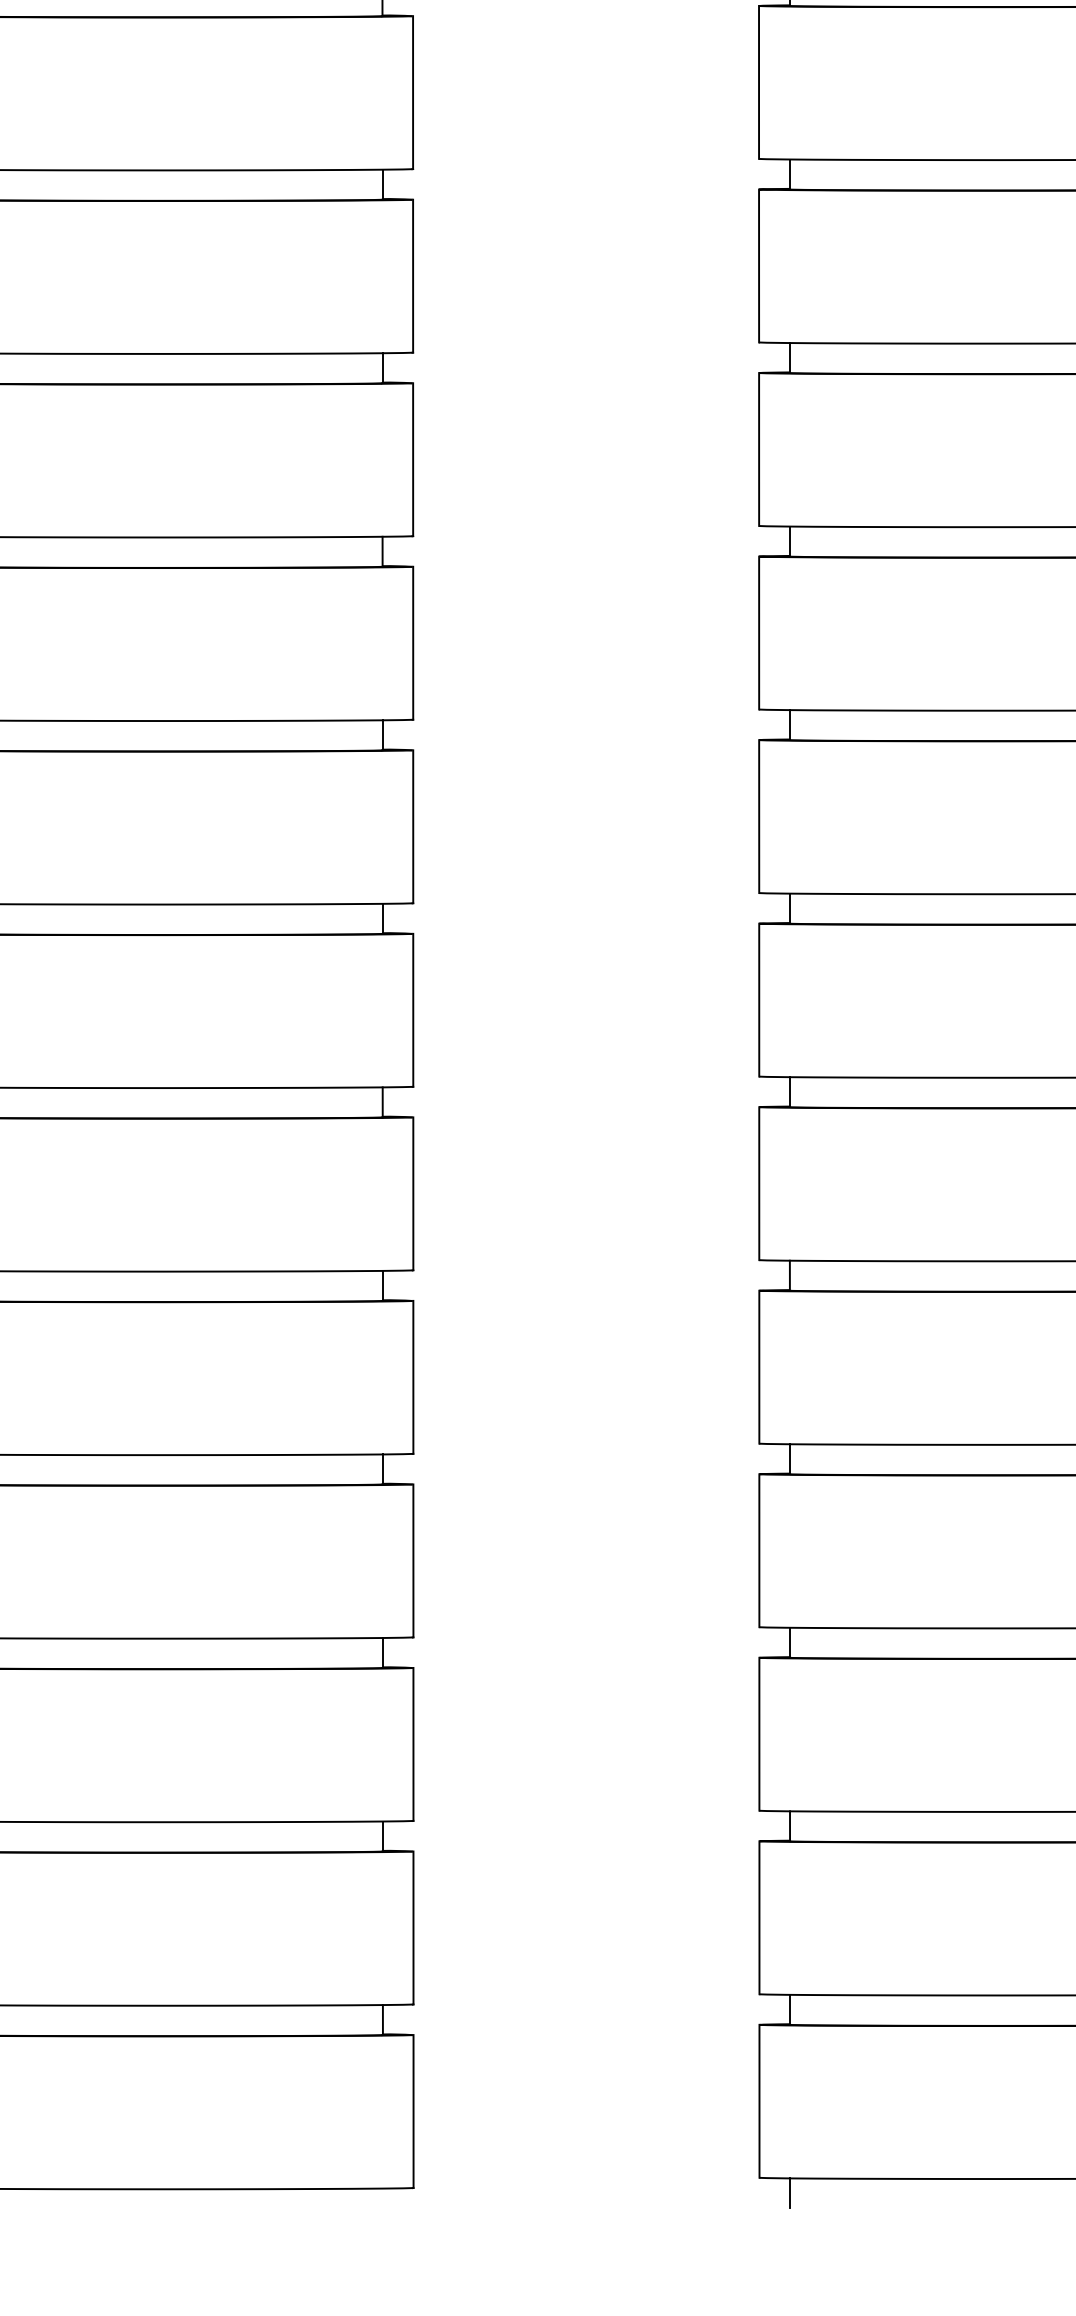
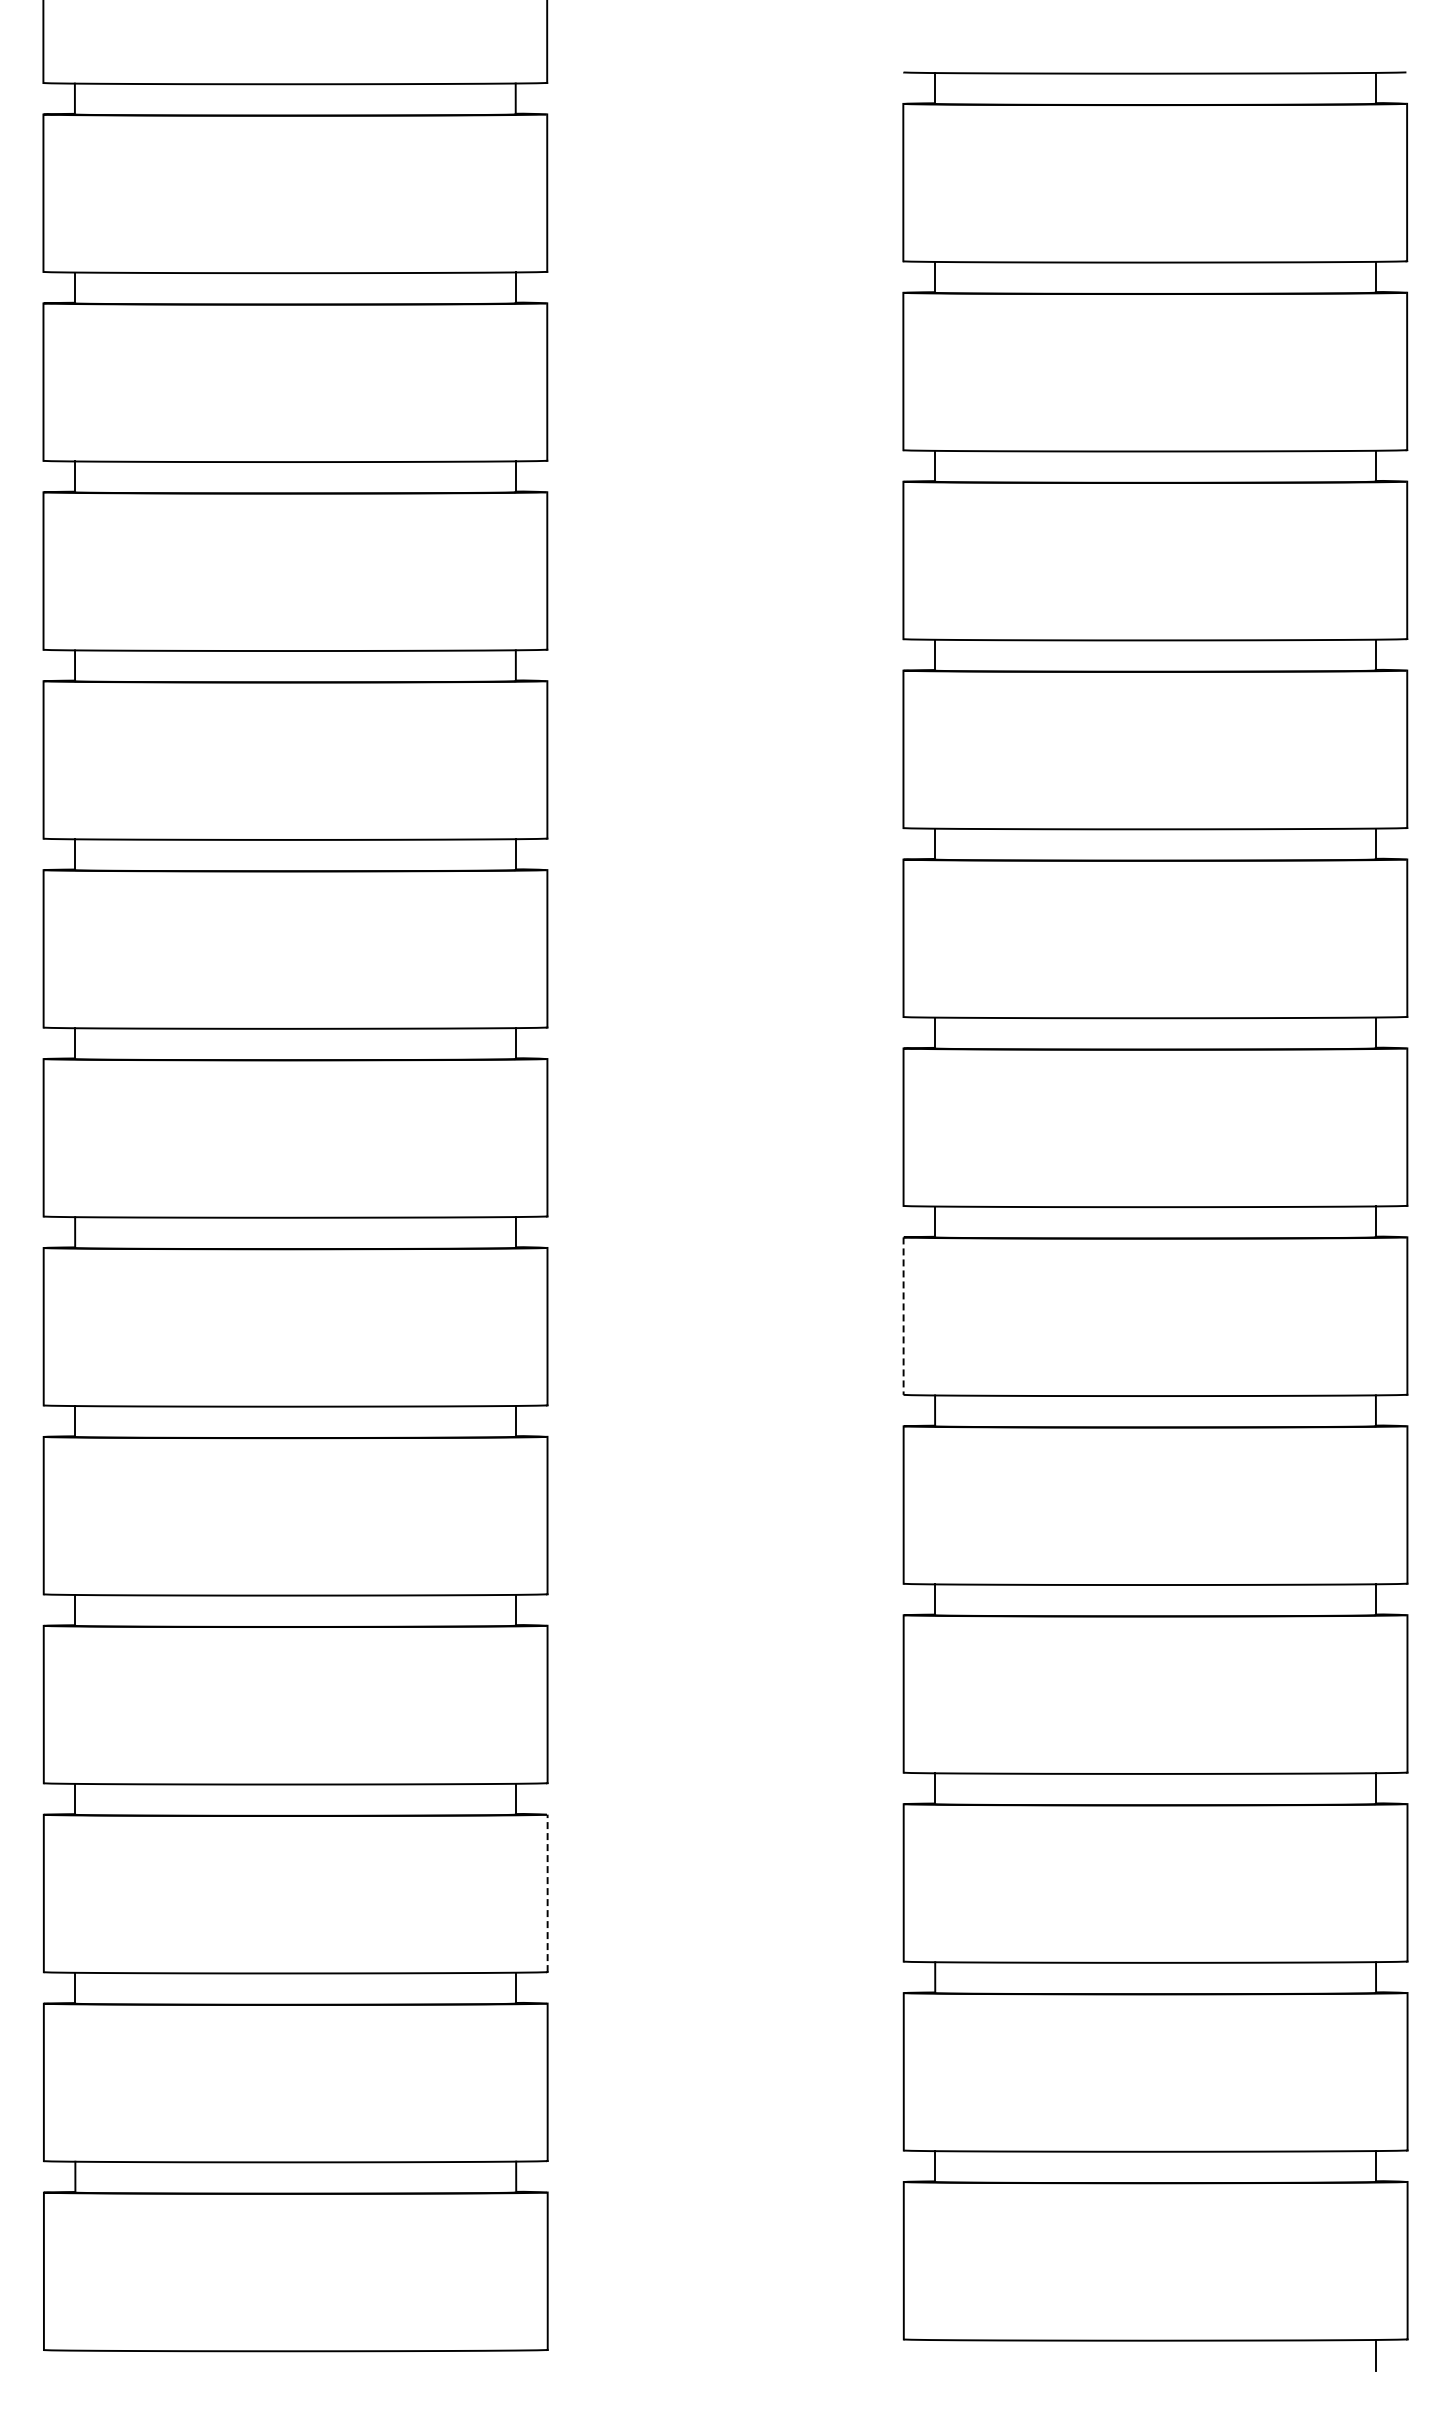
line: (759, 1183) -> (903, 1316), solid -> dashed
line: (413, 1744) -> (547, 1893), solid -> dashed
line: (790, 2193) -> (935, 2355), removed

